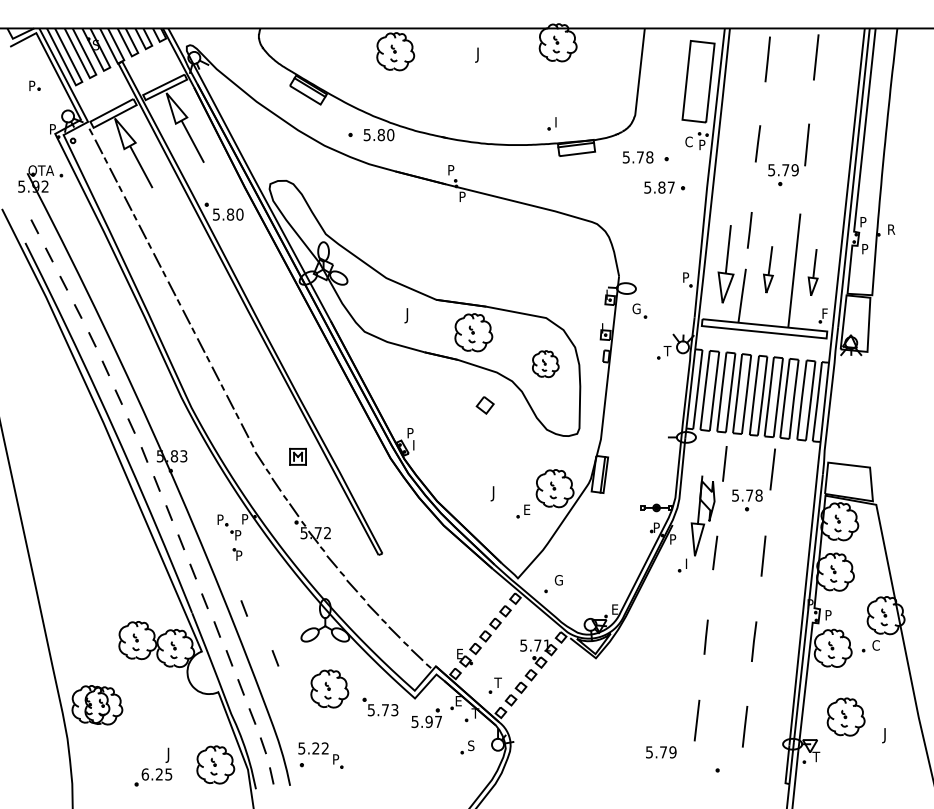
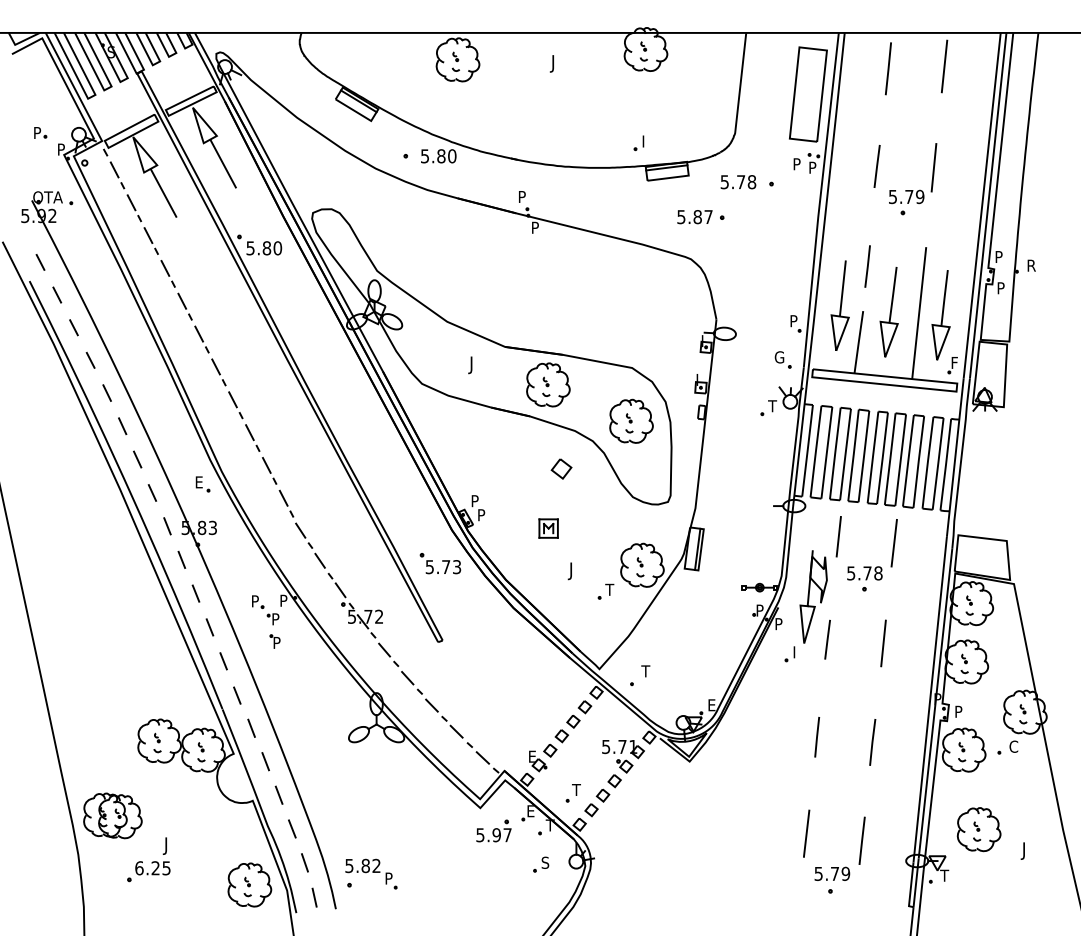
part: (34, 85) -> (40, 132), moved
text: (688, 141) -> (796, 163), C -> P
part: (664, 187) -> (700, 216), moved
part: (768, 269) -> (889, 311), size x1.67
part: (812, 272) -> (940, 315), size x1.67
part: (639, 310) -> (782, 359), moved
part: (545, 363) -> (631, 420), size x1.43
part: (175, 418) -> (203, 484), added
text: (416, 443) -> (482, 513), I -> P
part: (297, 456) -> (548, 528), moved
text: (526, 509) -> (609, 589), E -> T
text: (558, 580) -> (646, 671), G -> T
line: (243, 608) -> (281, 704), removed
line: (275, 658) -> (318, 761), removed
part: (329, 688) -> (381, 796), removed
part: (380, 706) -> (440, 562), moved
text: (315, 748) -> (365, 865), 5.22 -> 5.82
text: (661, 752) -> (832, 874), moved
part: (153, 766) -> (148, 859), moved

